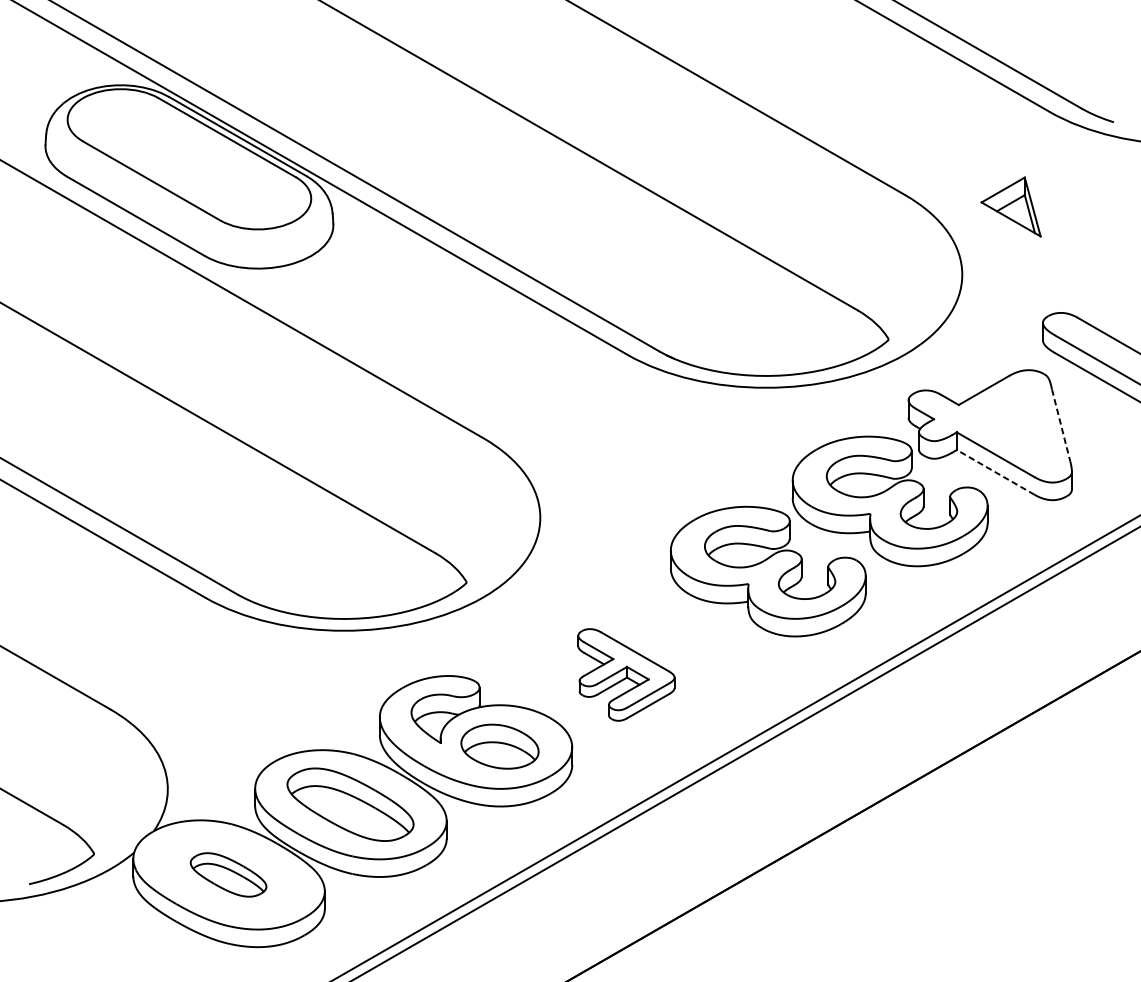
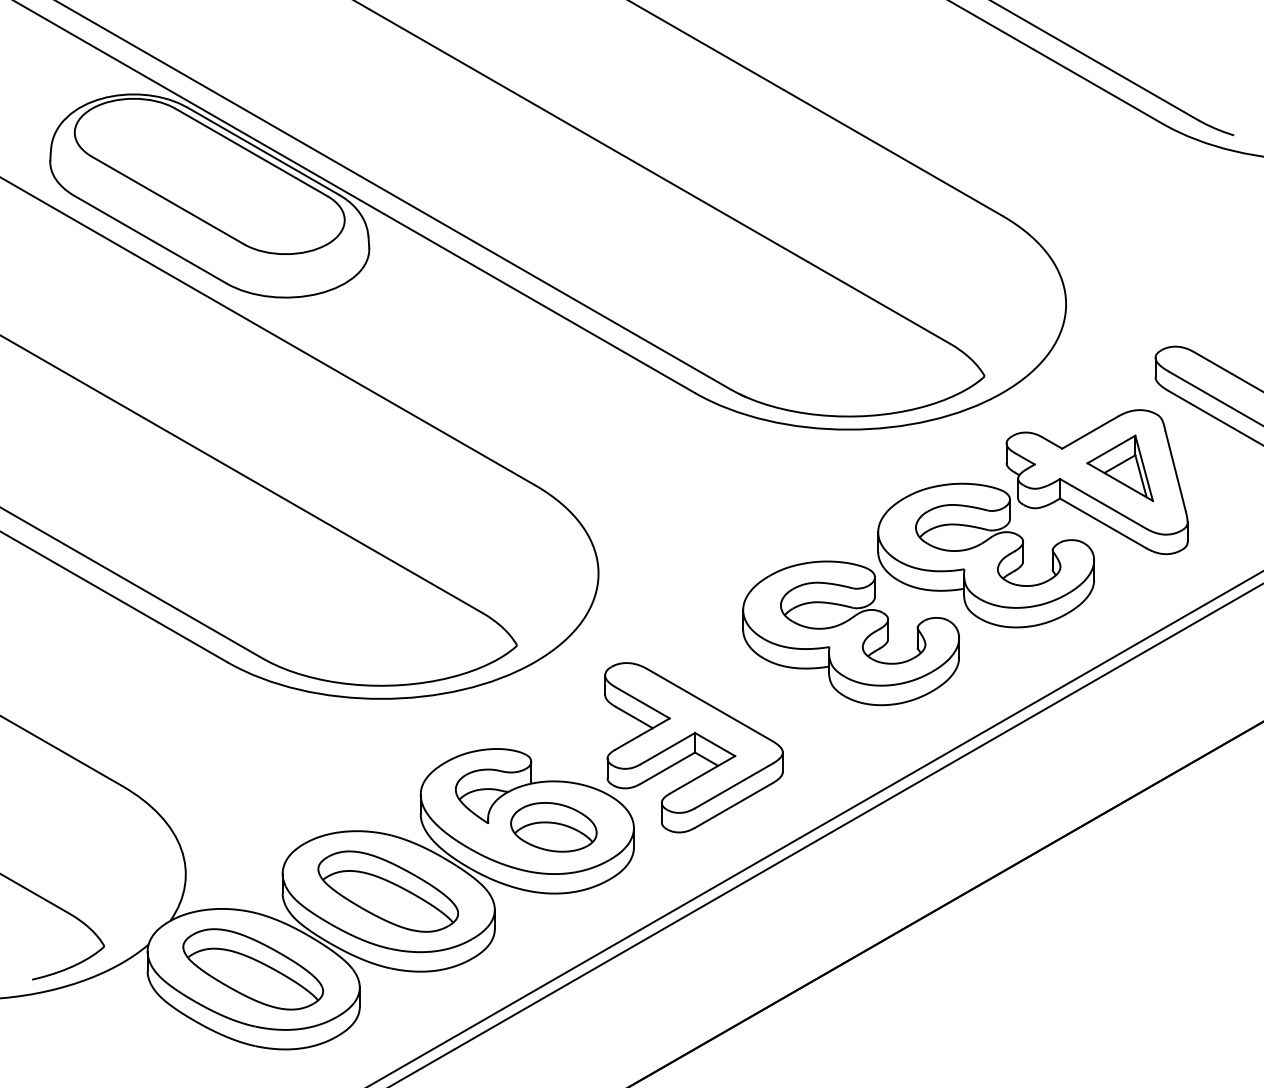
part: (1010, 206) -> (1119, 467), moved
line: (1061, 425) -> (1175, 471), dashed -> solid
line: (996, 472) -> (1103, 523), dashed -> solid
part: (626, 674) -> (693, 747), size x1.67
part: (228, 875) -> (252, 969), size x1.67

